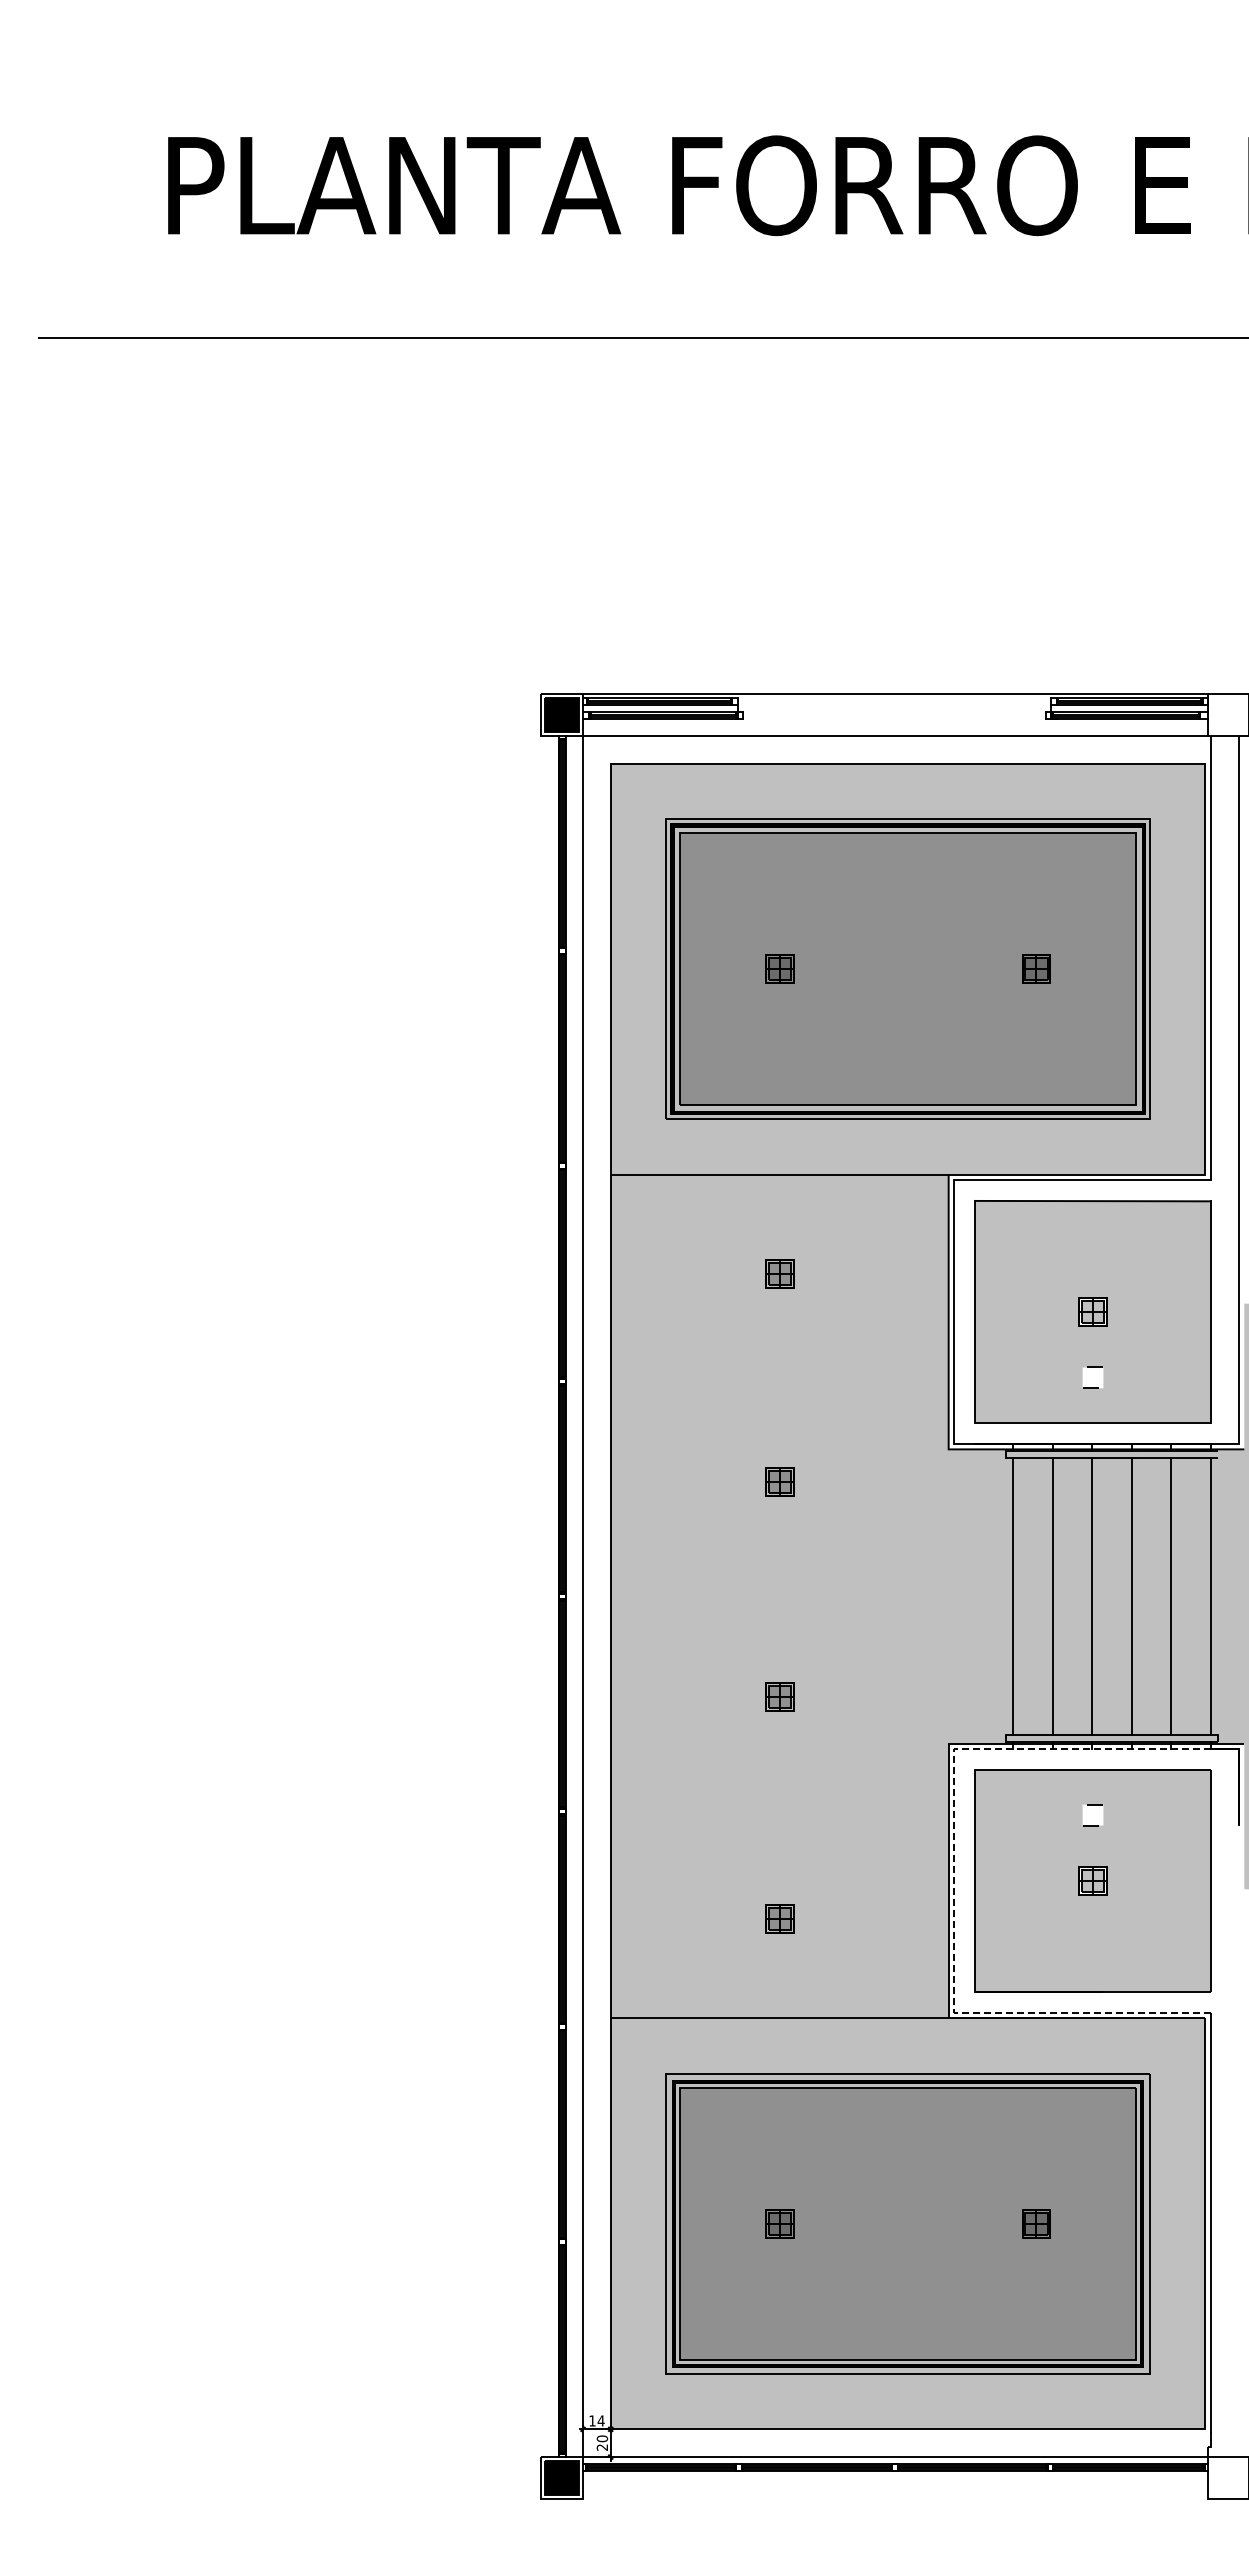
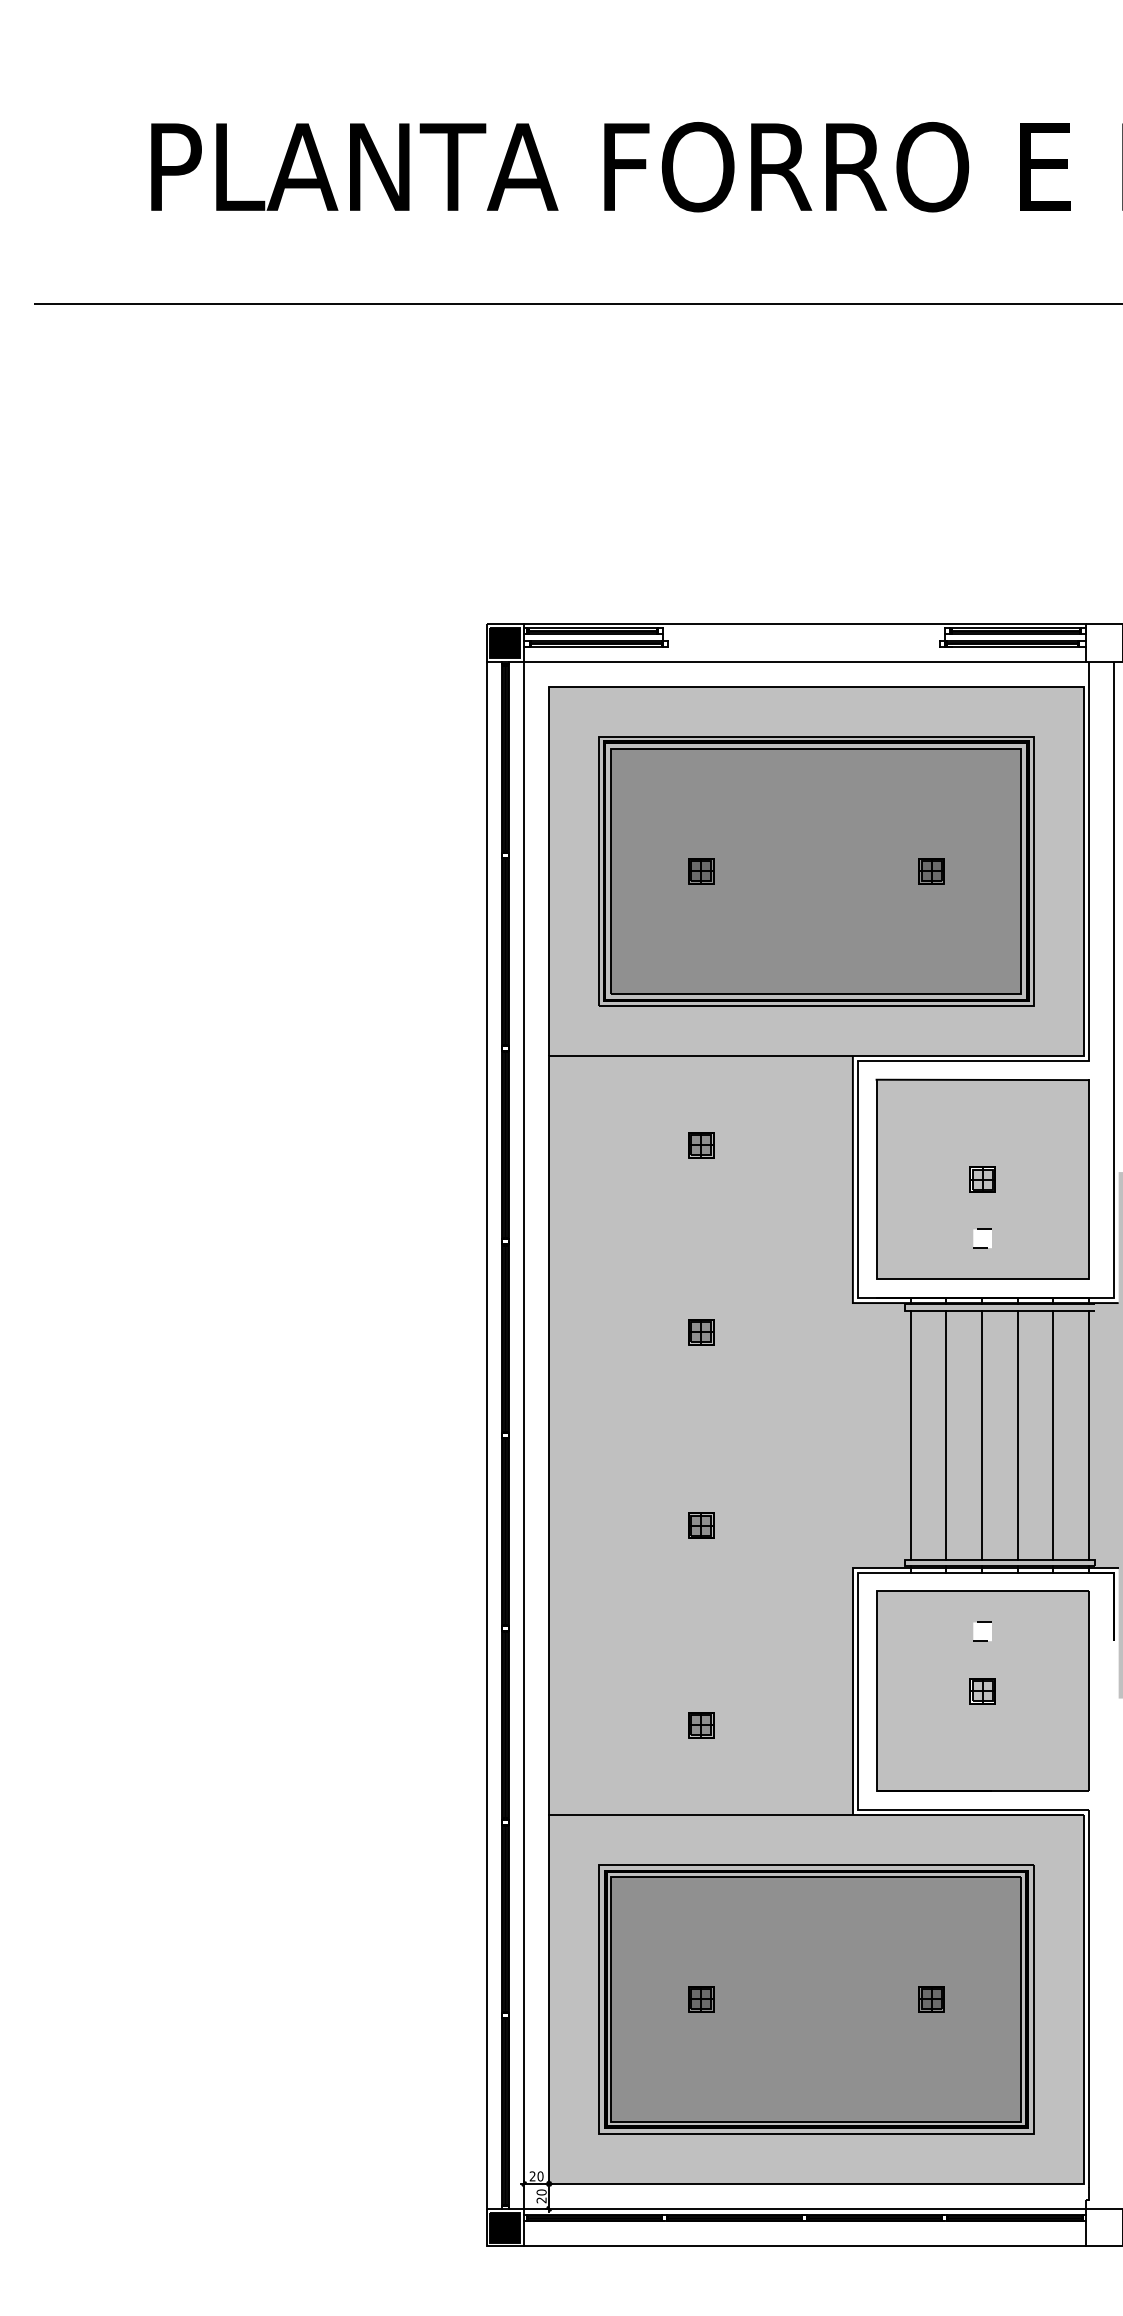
line: (541, 1596) -> (486, 1435), added
line: (954, 1881) -> (858, 1691), dashed -> solid
text: (596, 2420) -> (536, 2176), 14 -> 20
line: (894, 2498) -> (804, 2246), added

